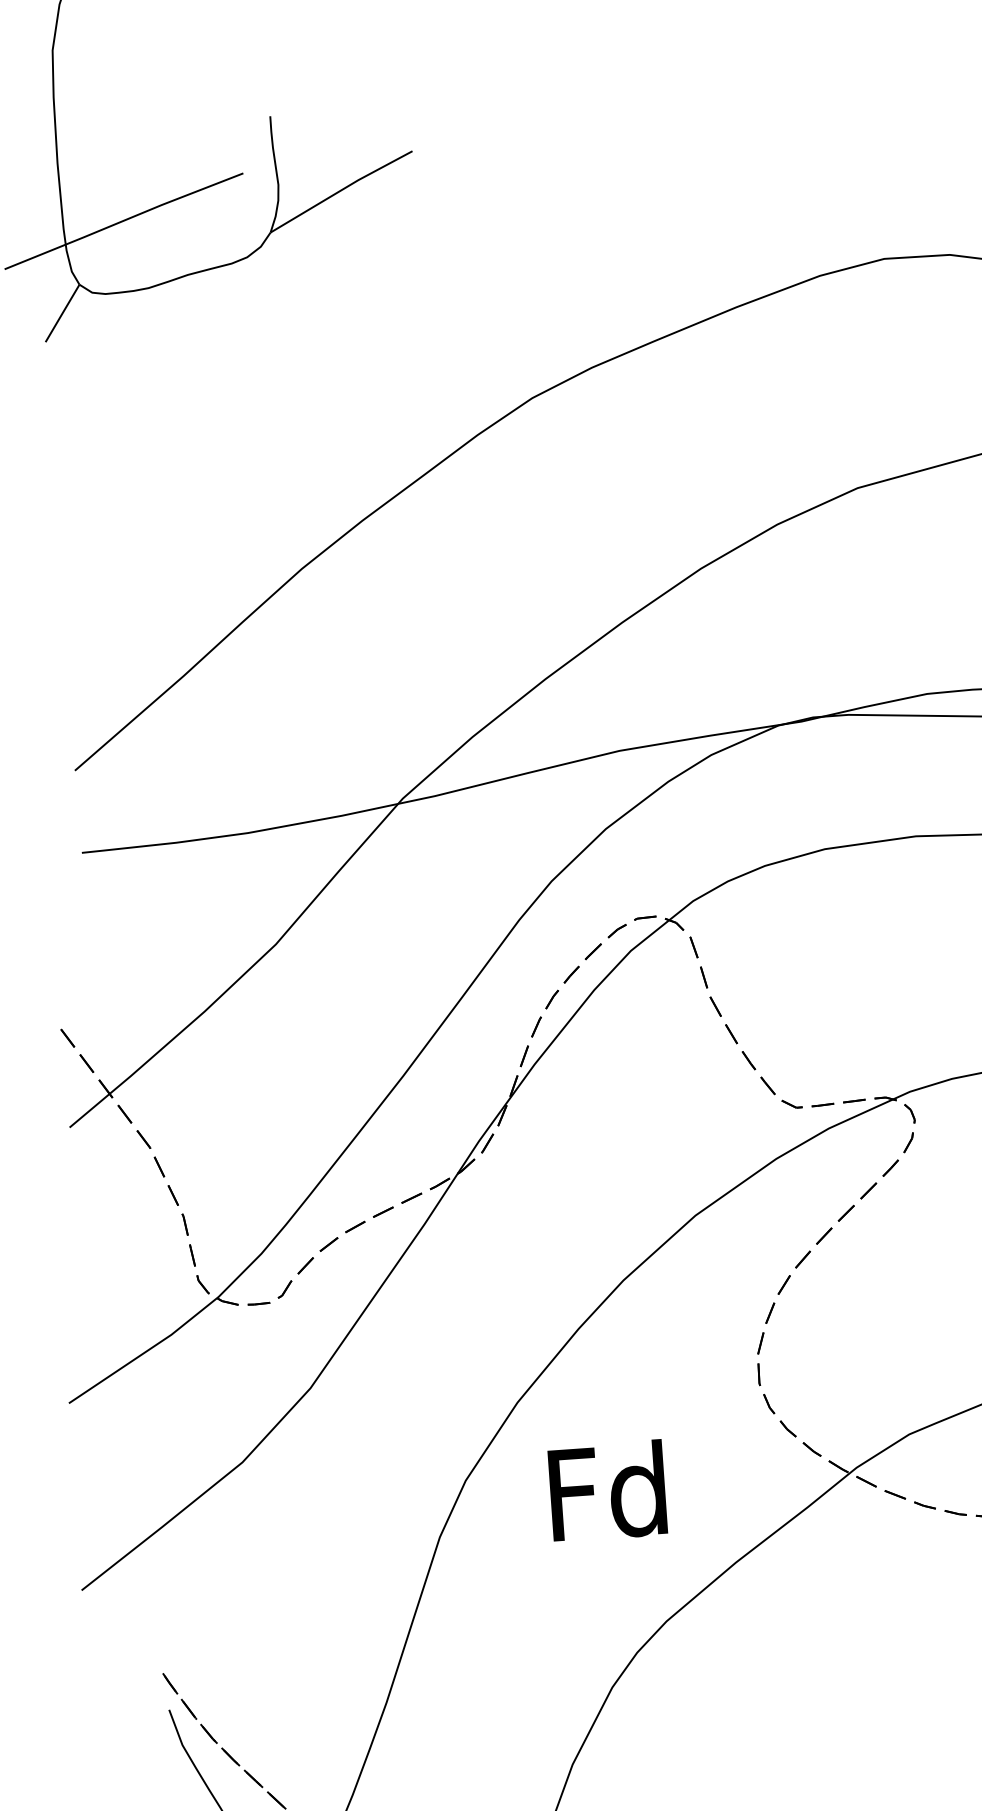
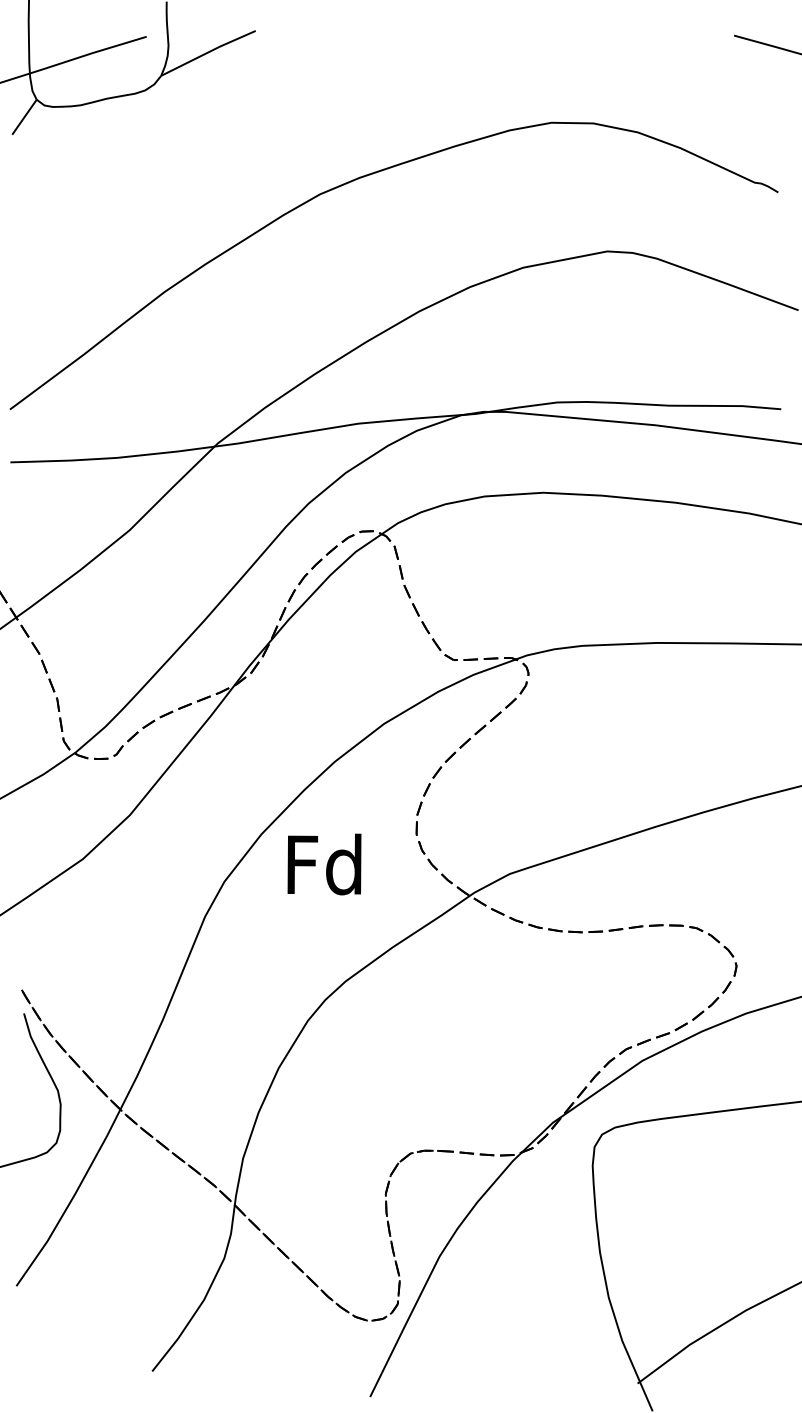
text: (607, 1491) -> (324, 864), moved

